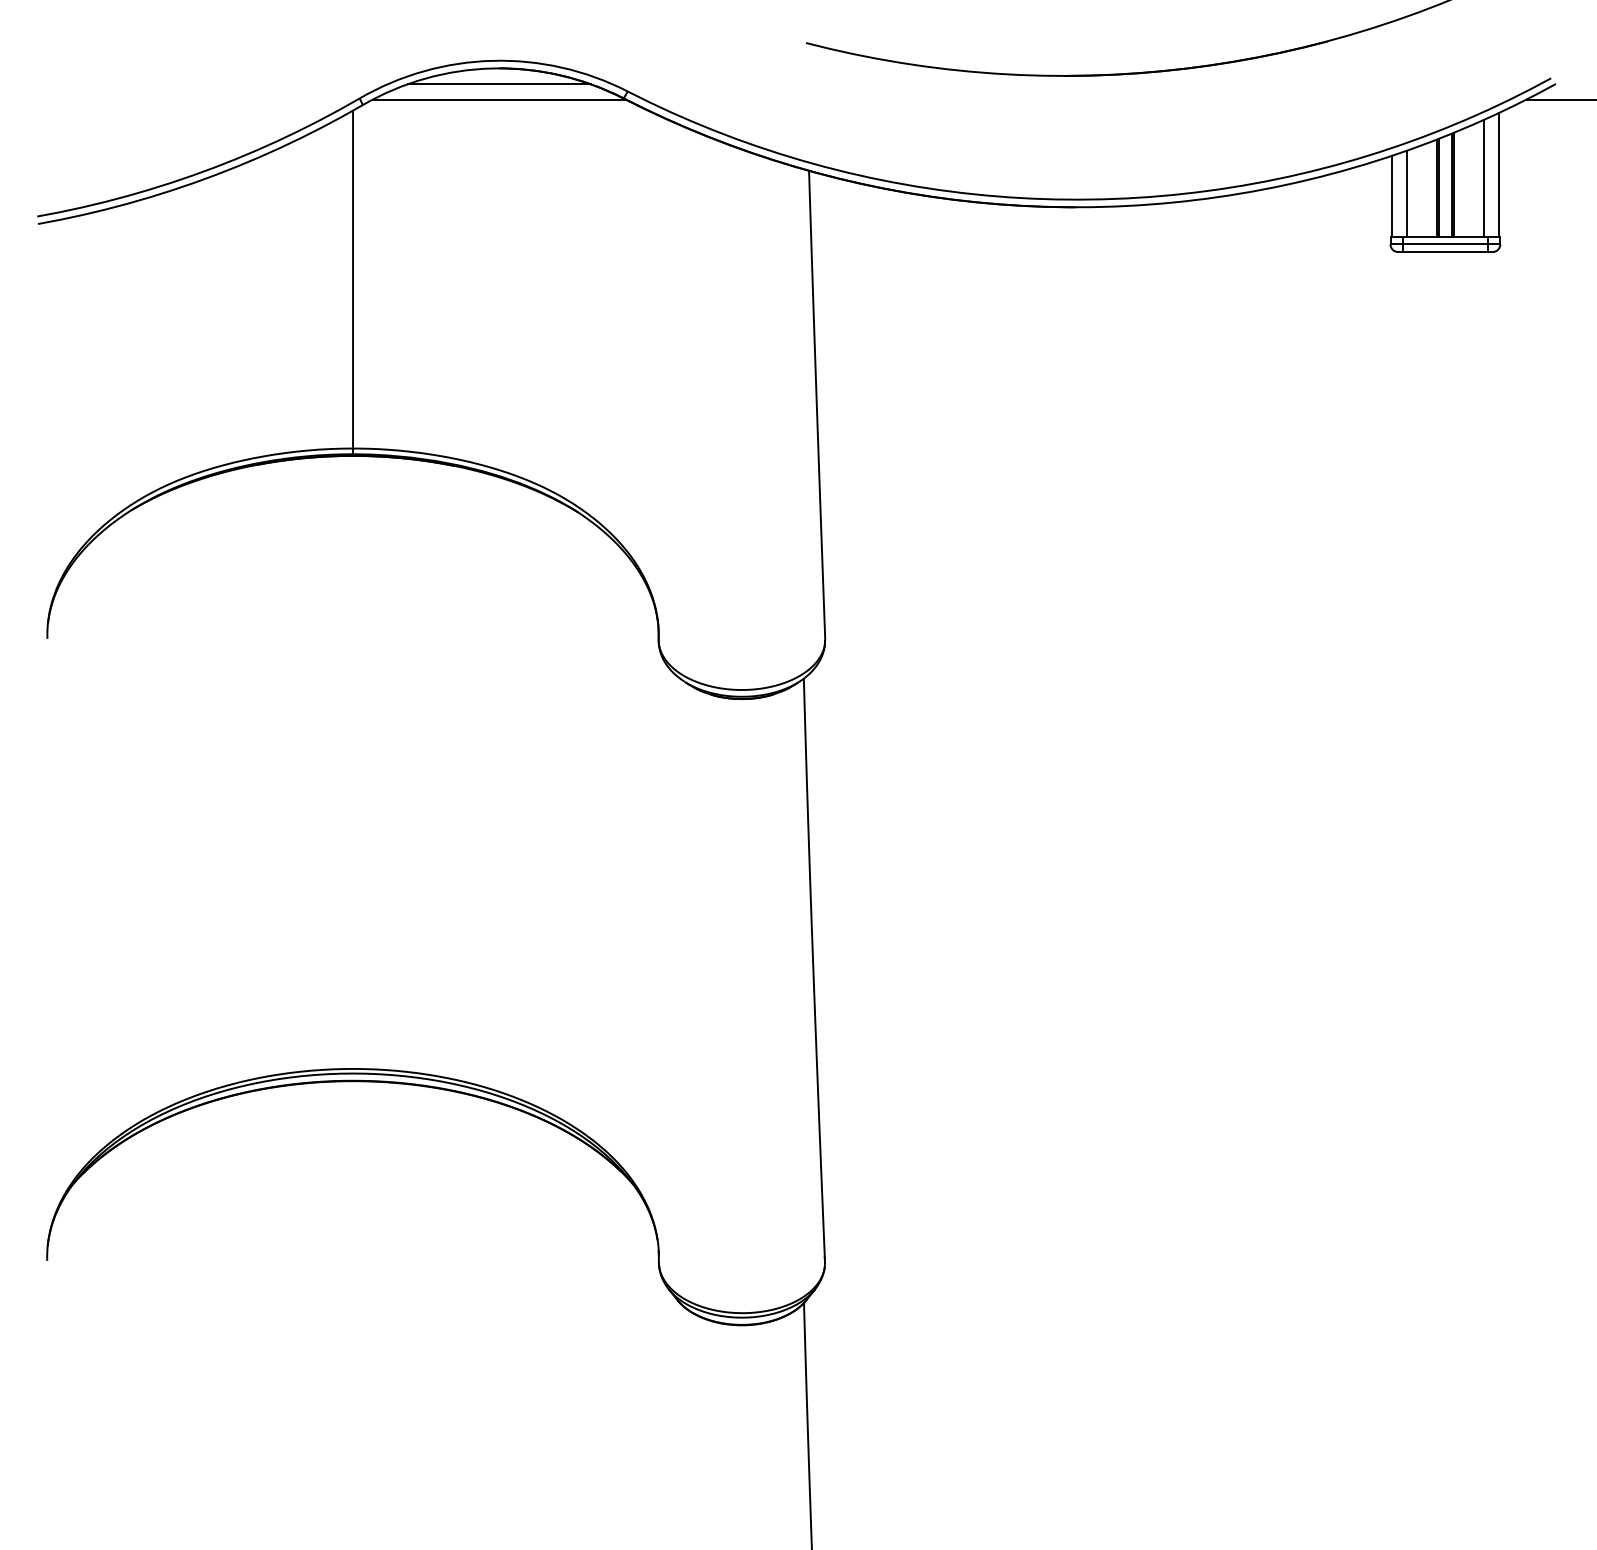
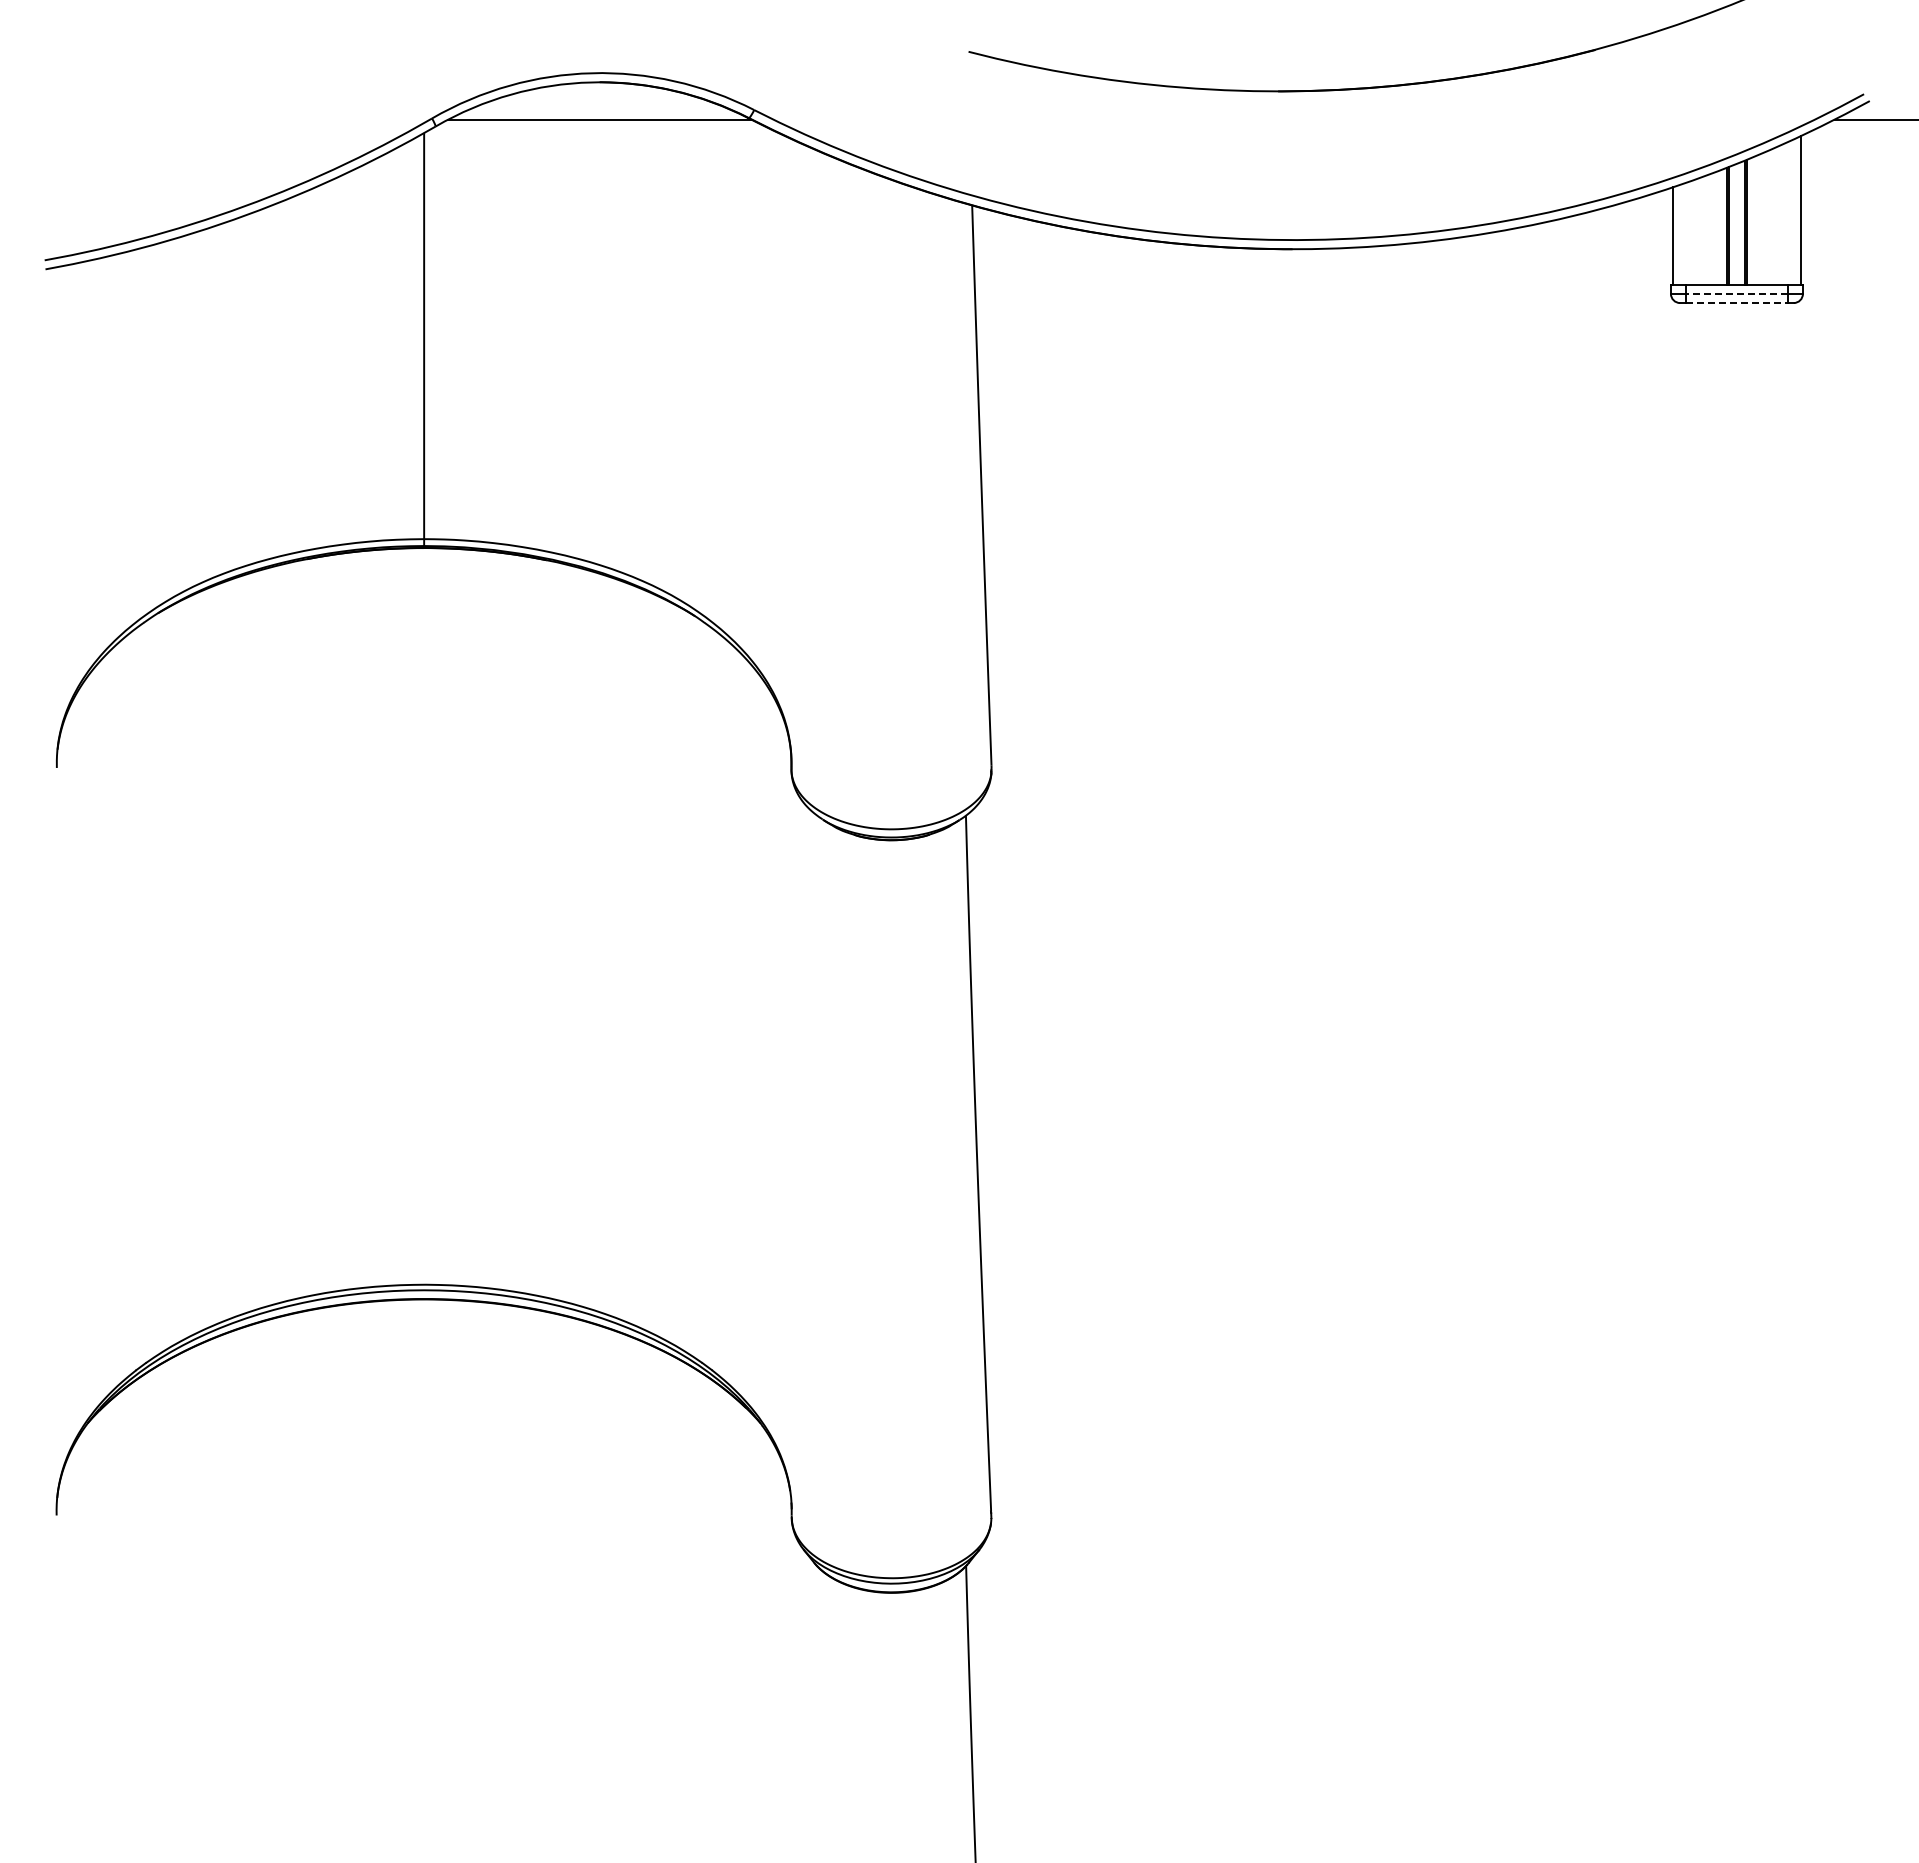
line: (498, 84) -> (599, 101), removed
line: (1483, 178) -> (1782, 214), removed
line: (1407, 193) -> (1691, 232), removed
line: (1445, 244) -> (1736, 293), solid -> dashed
line: (1445, 252) -> (1737, 303), solid -> dashed

